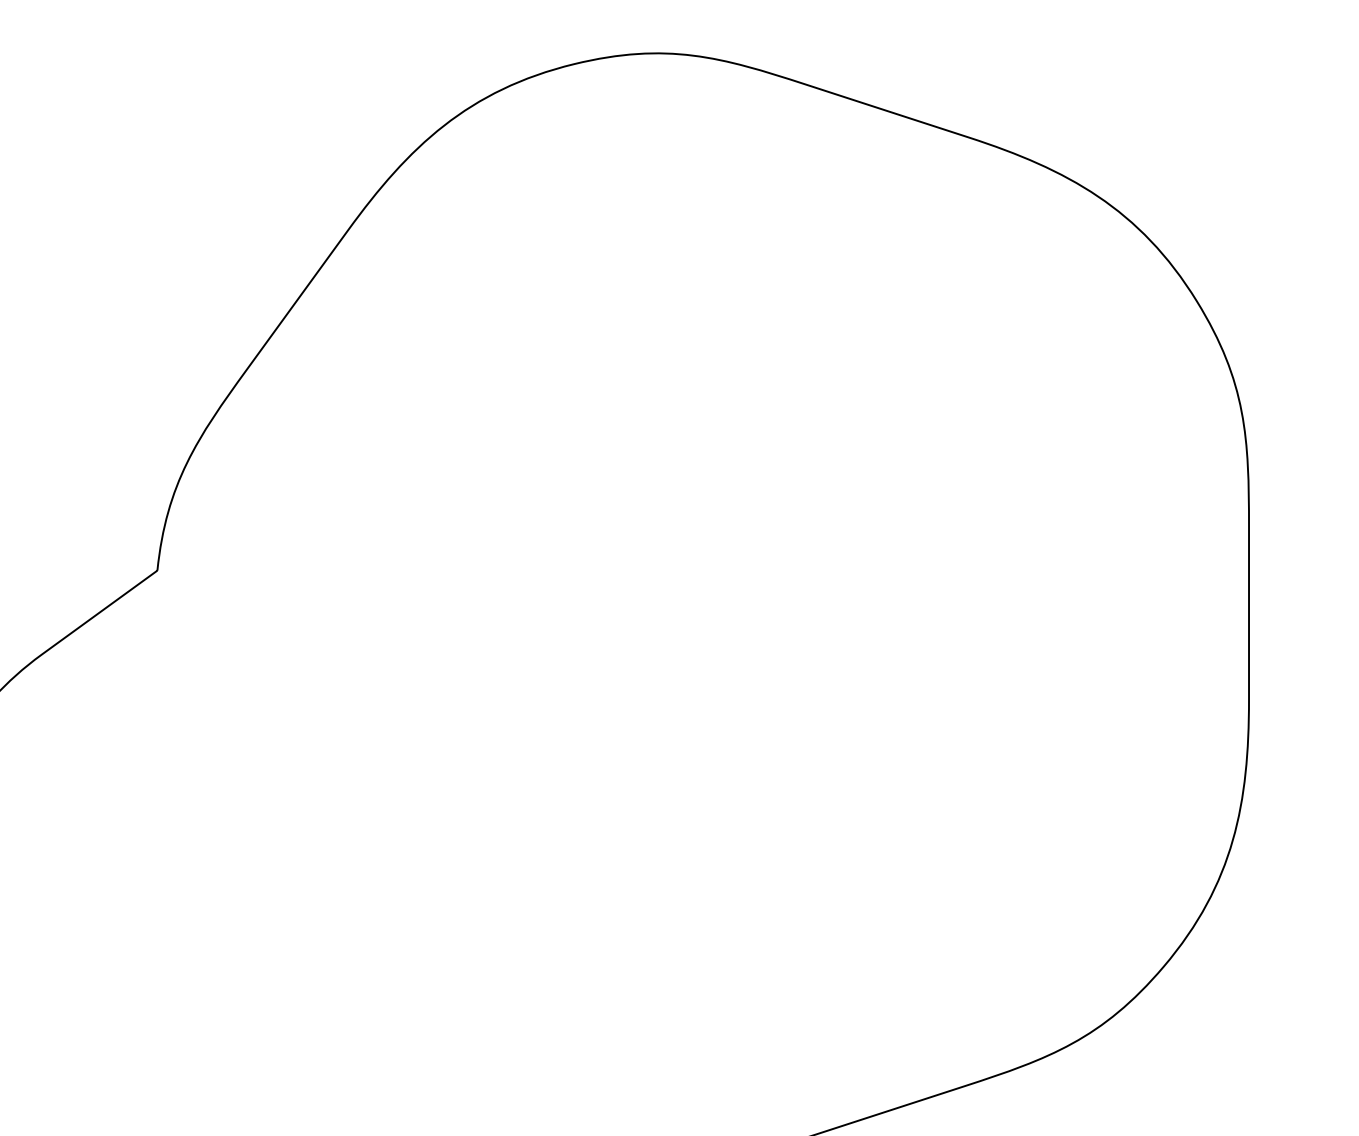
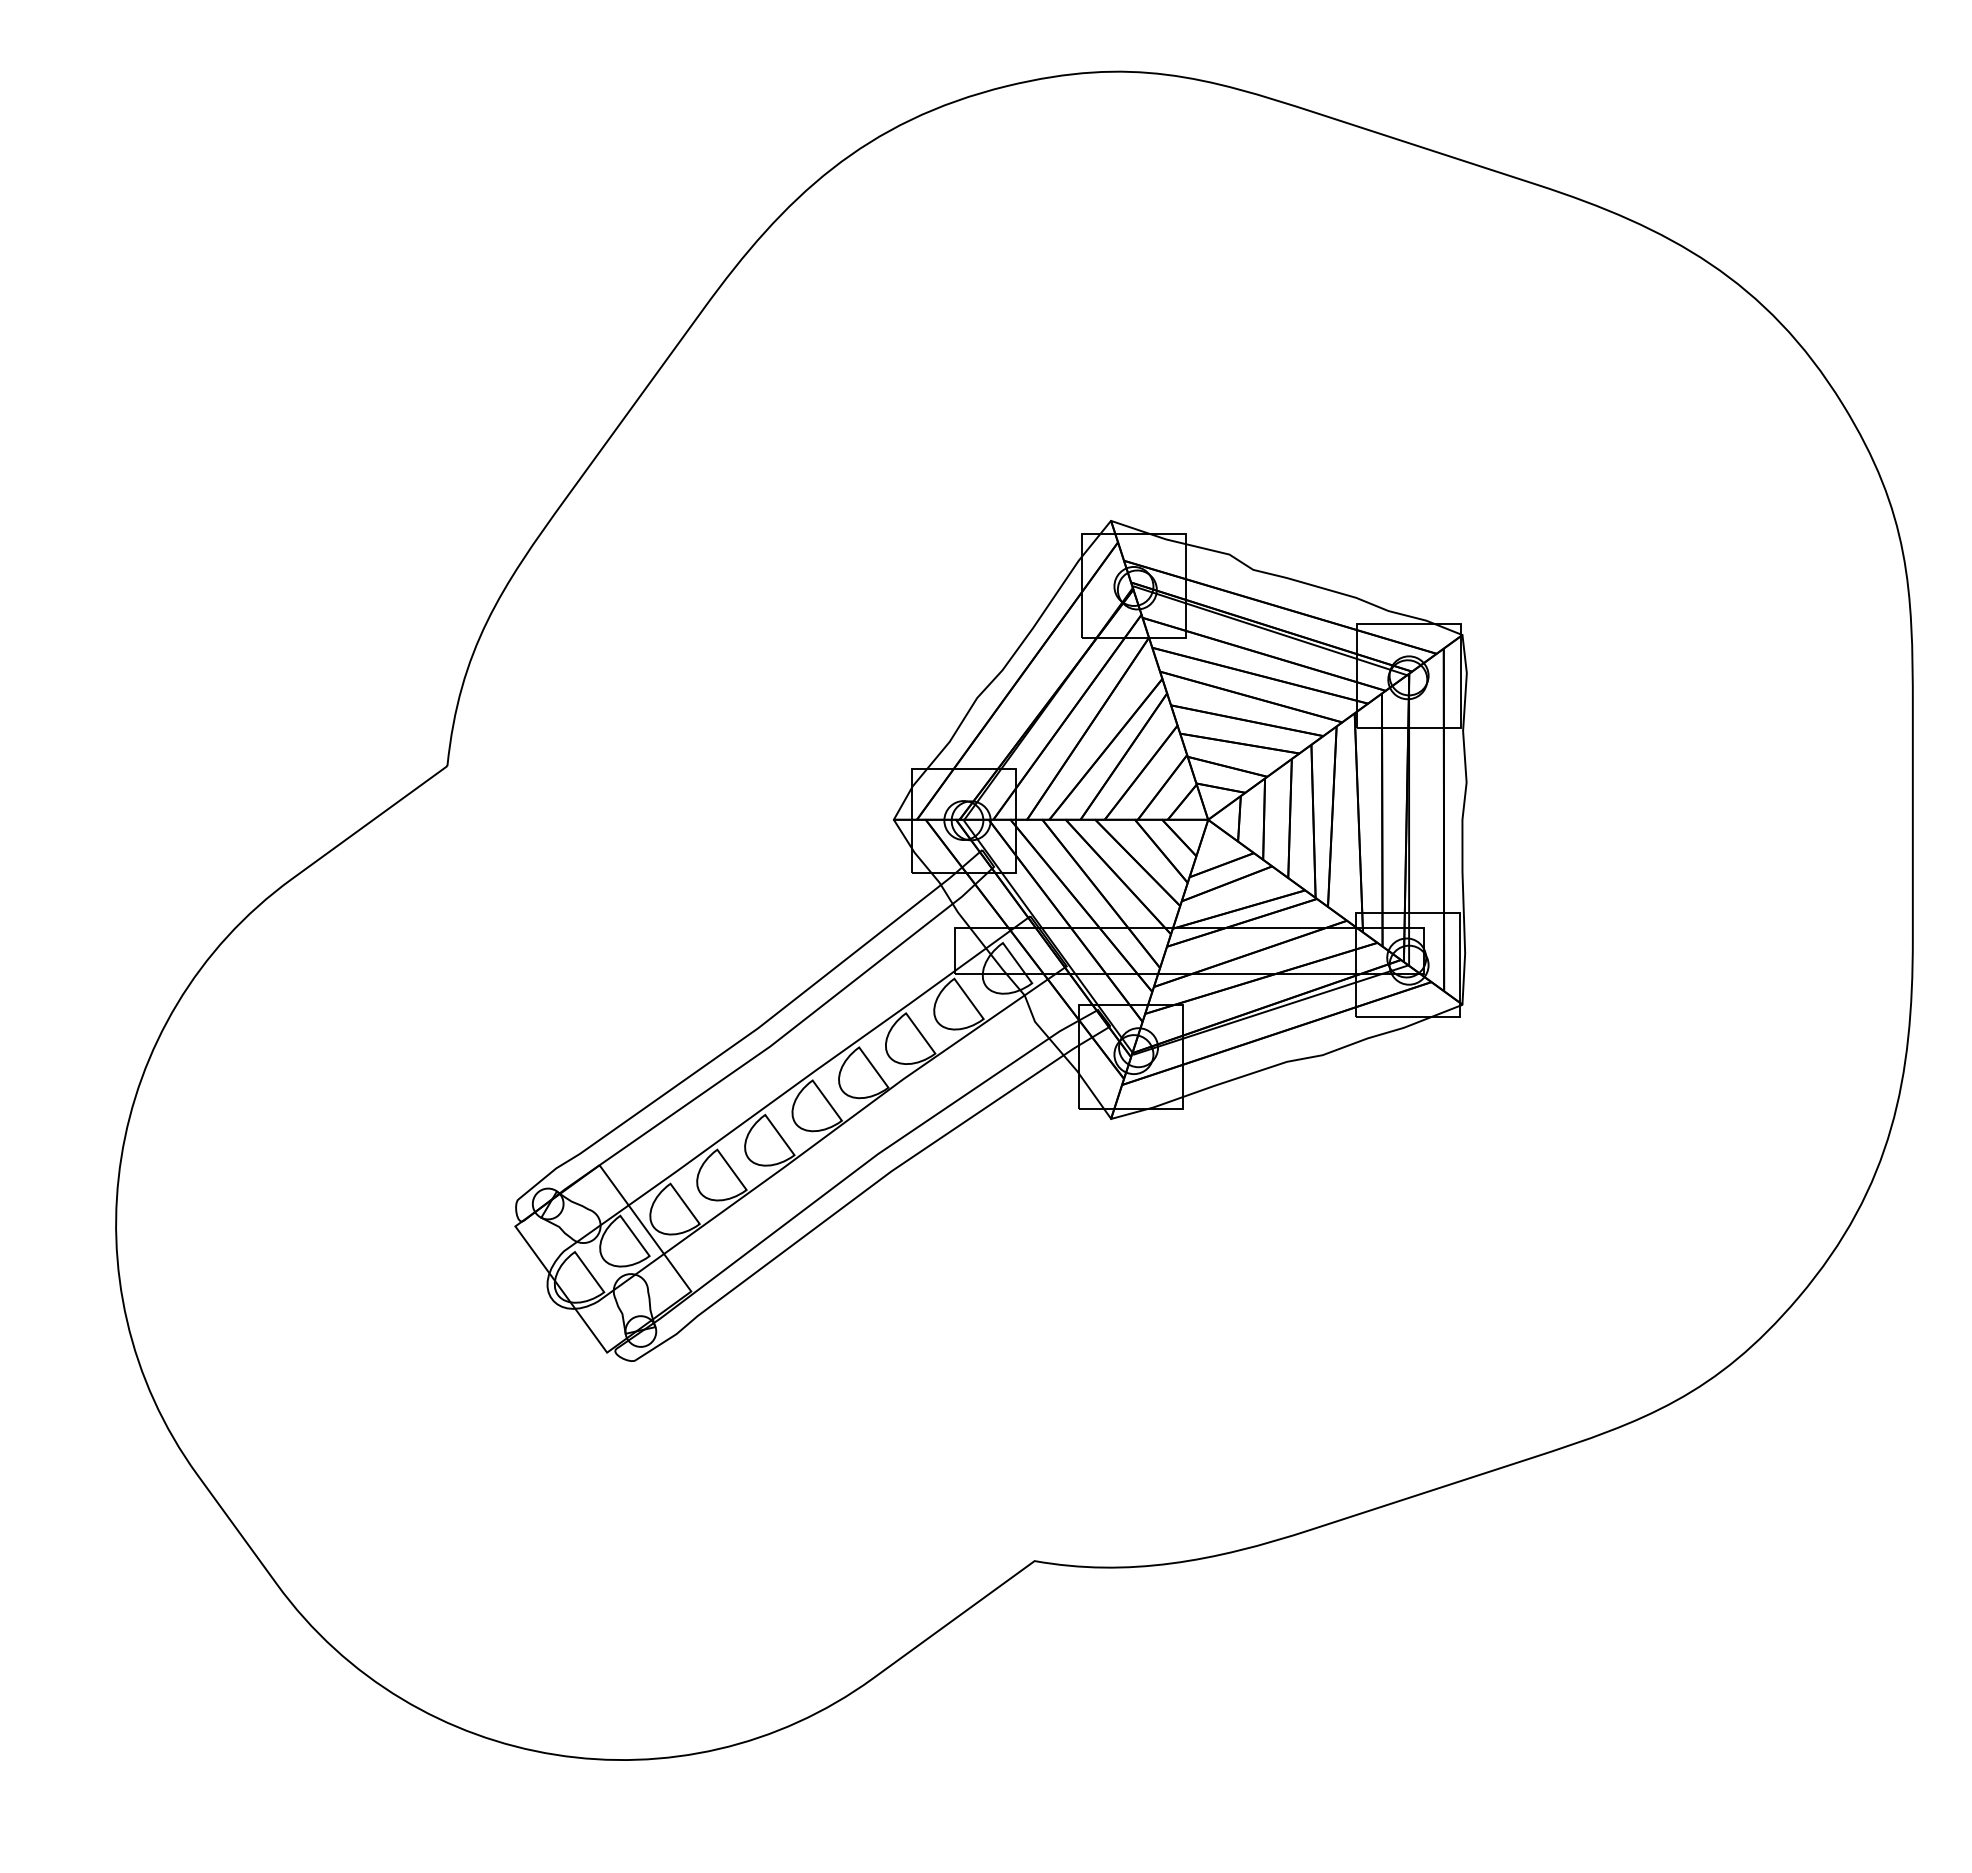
part: (561, 700) -> (990, 940), added

